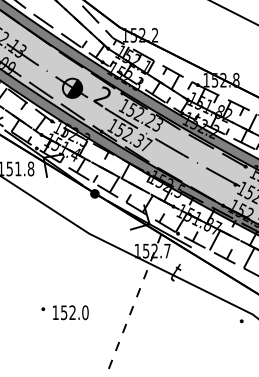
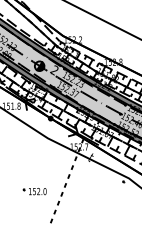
part: (64, 312) -> (34, 191), moved

